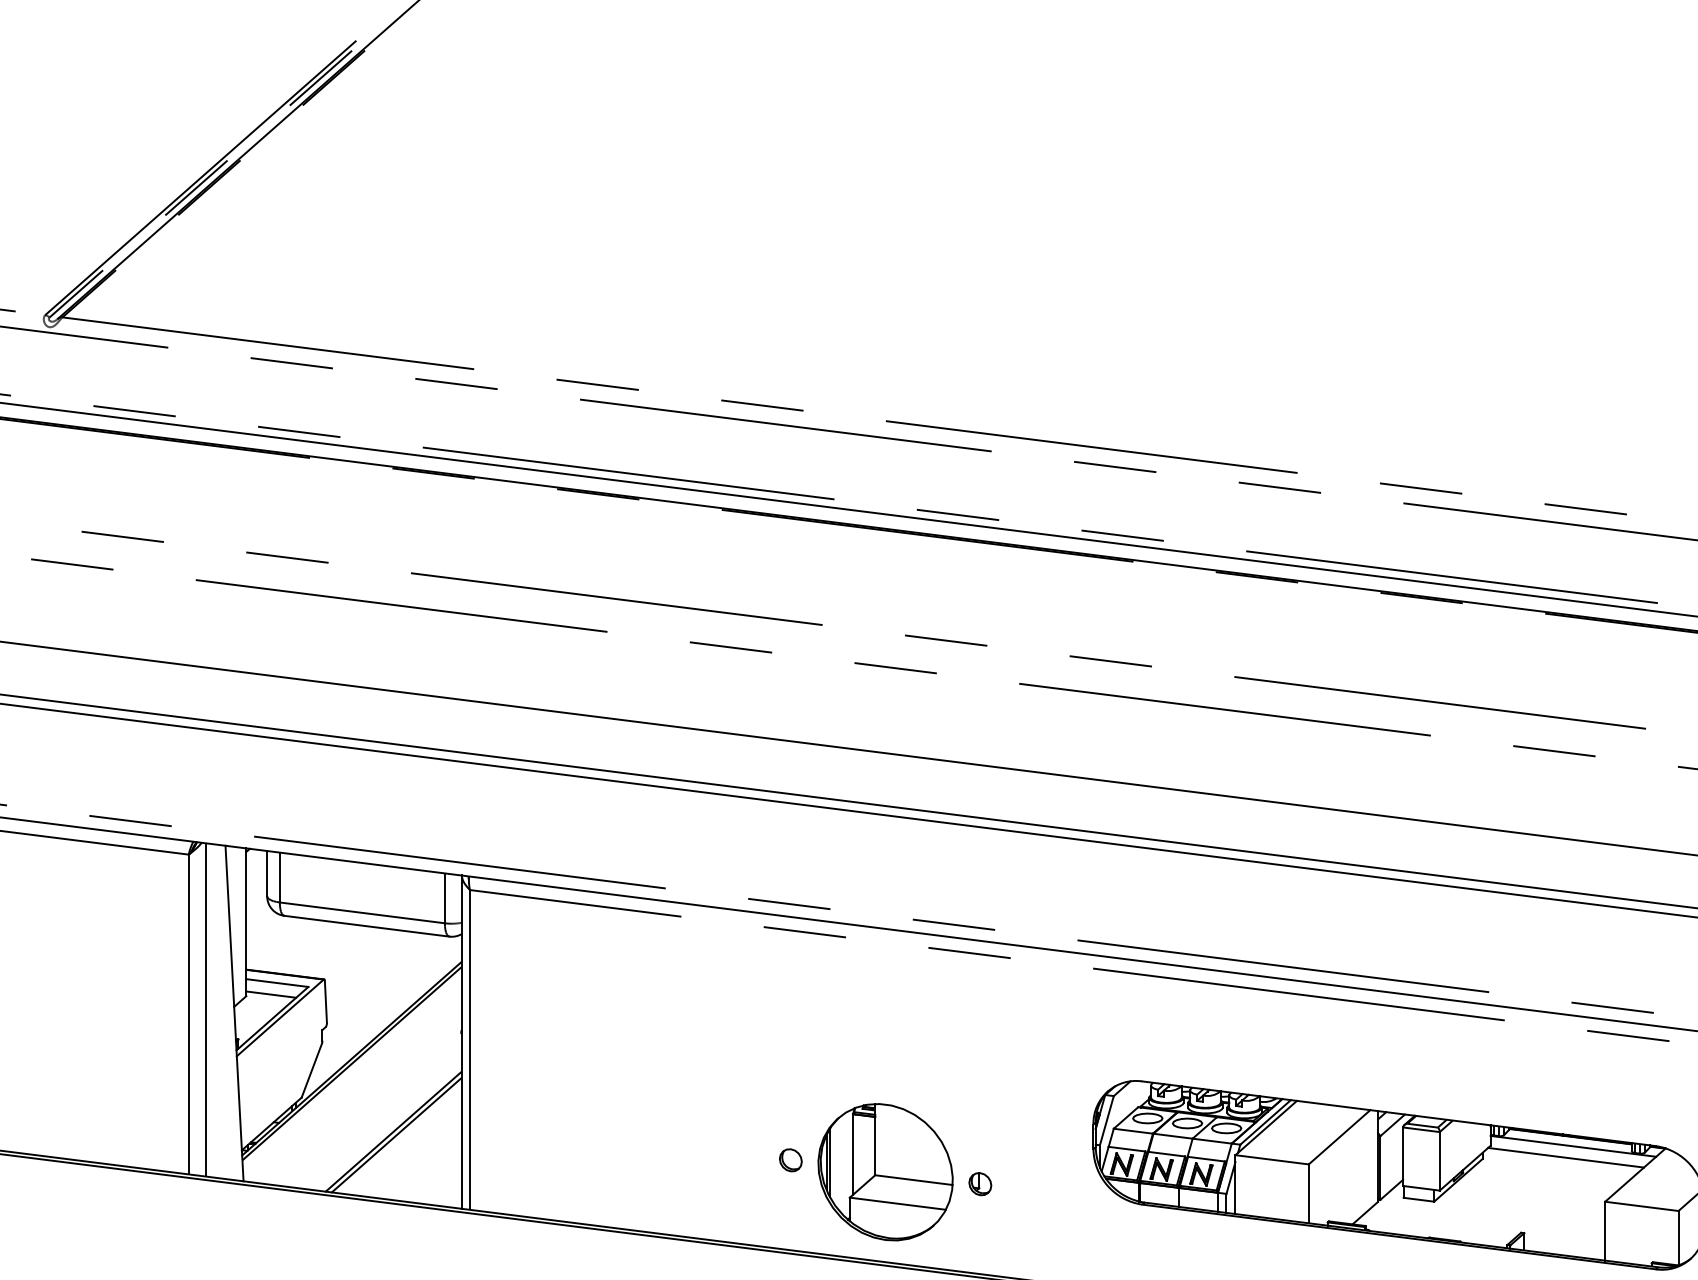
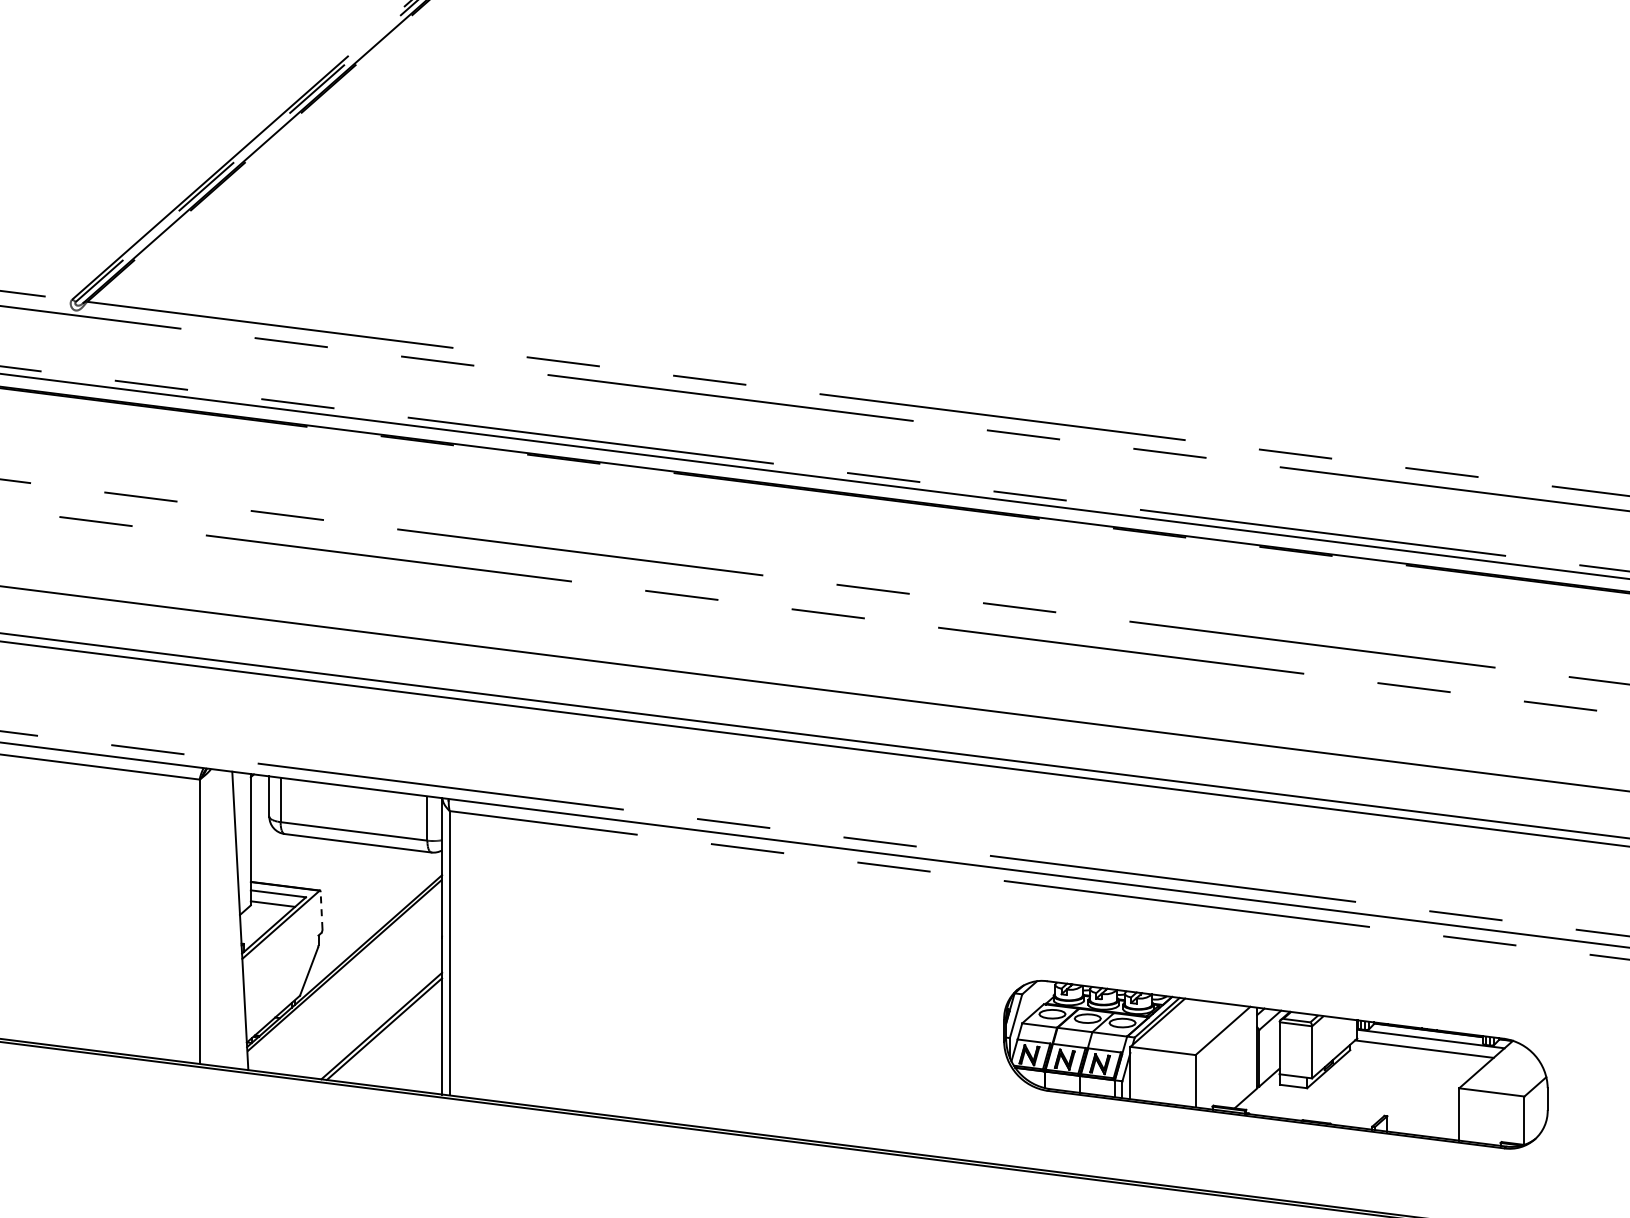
line: (325, 1001) -> (321, 910), solid -> dashed
line: (205, 1009) -> (214, 917), removed
part: (790, 1160) -> (734, 1051), removed
part: (884, 1171) -> (818, 1061), removed
part: (980, 1183) -> (903, 1072), removed

